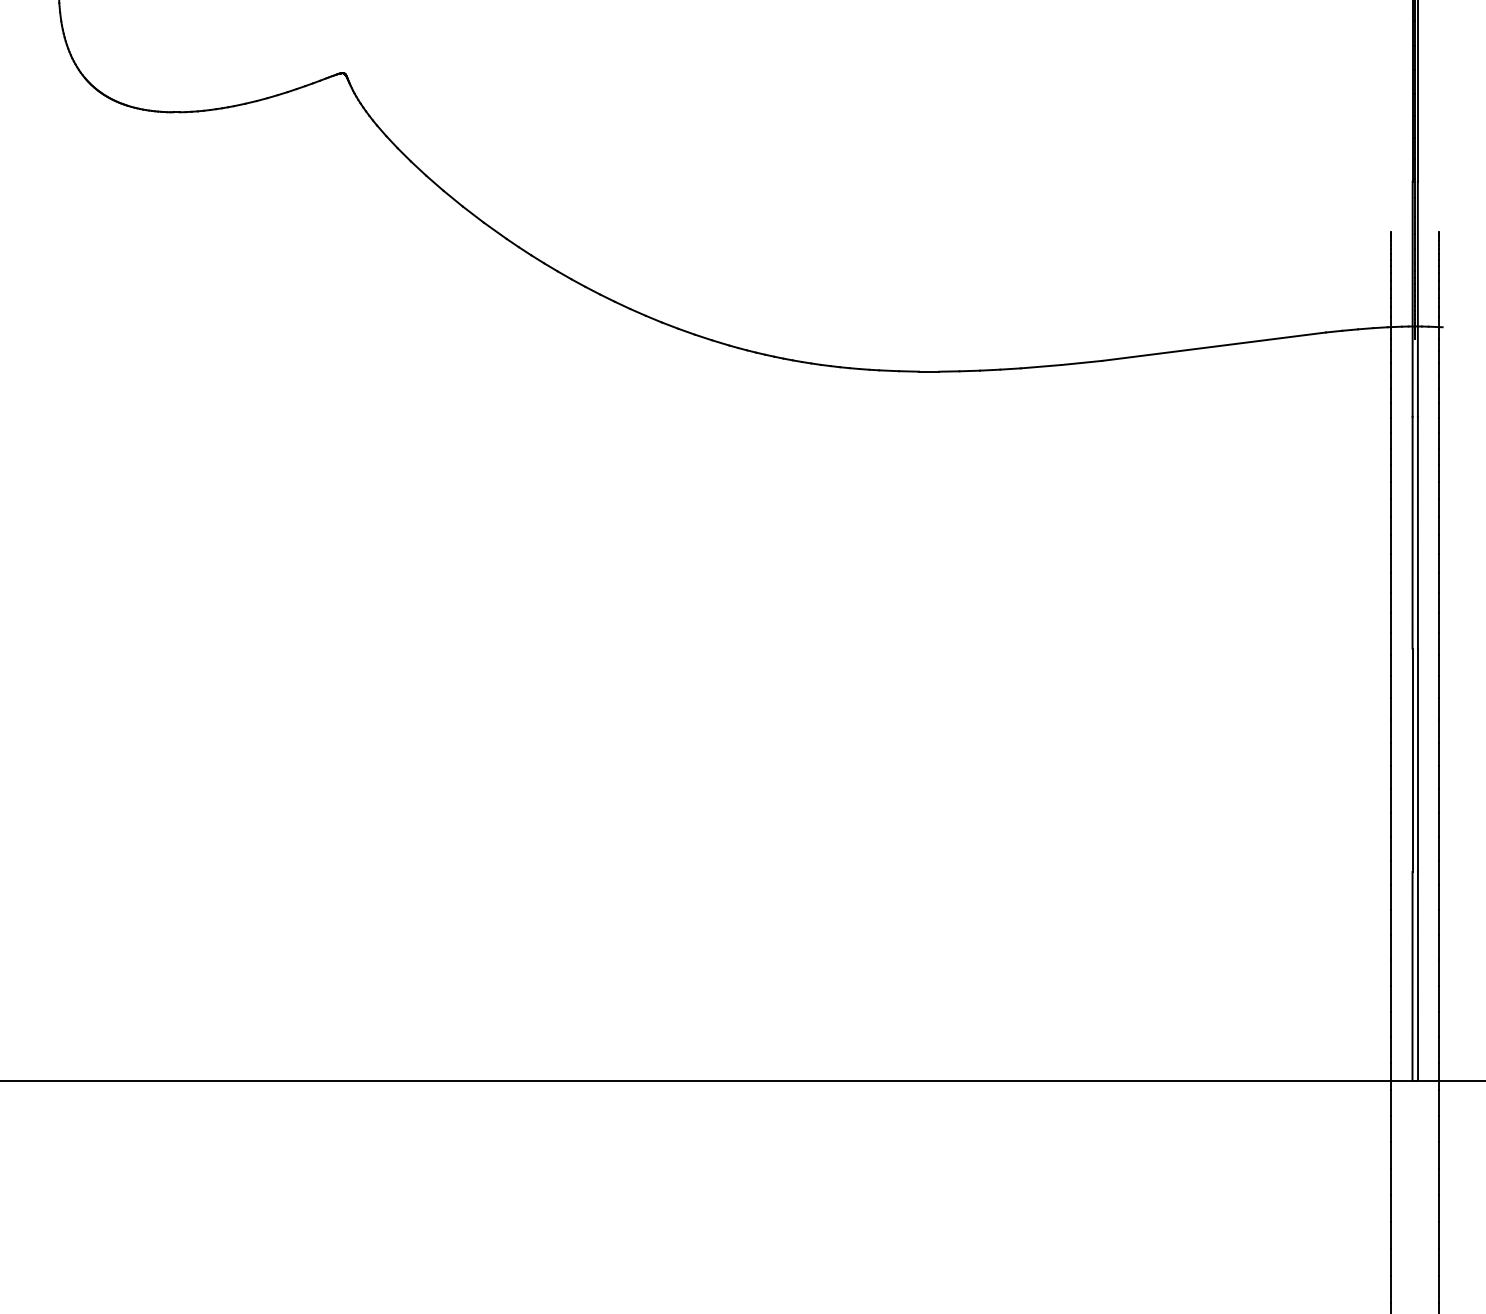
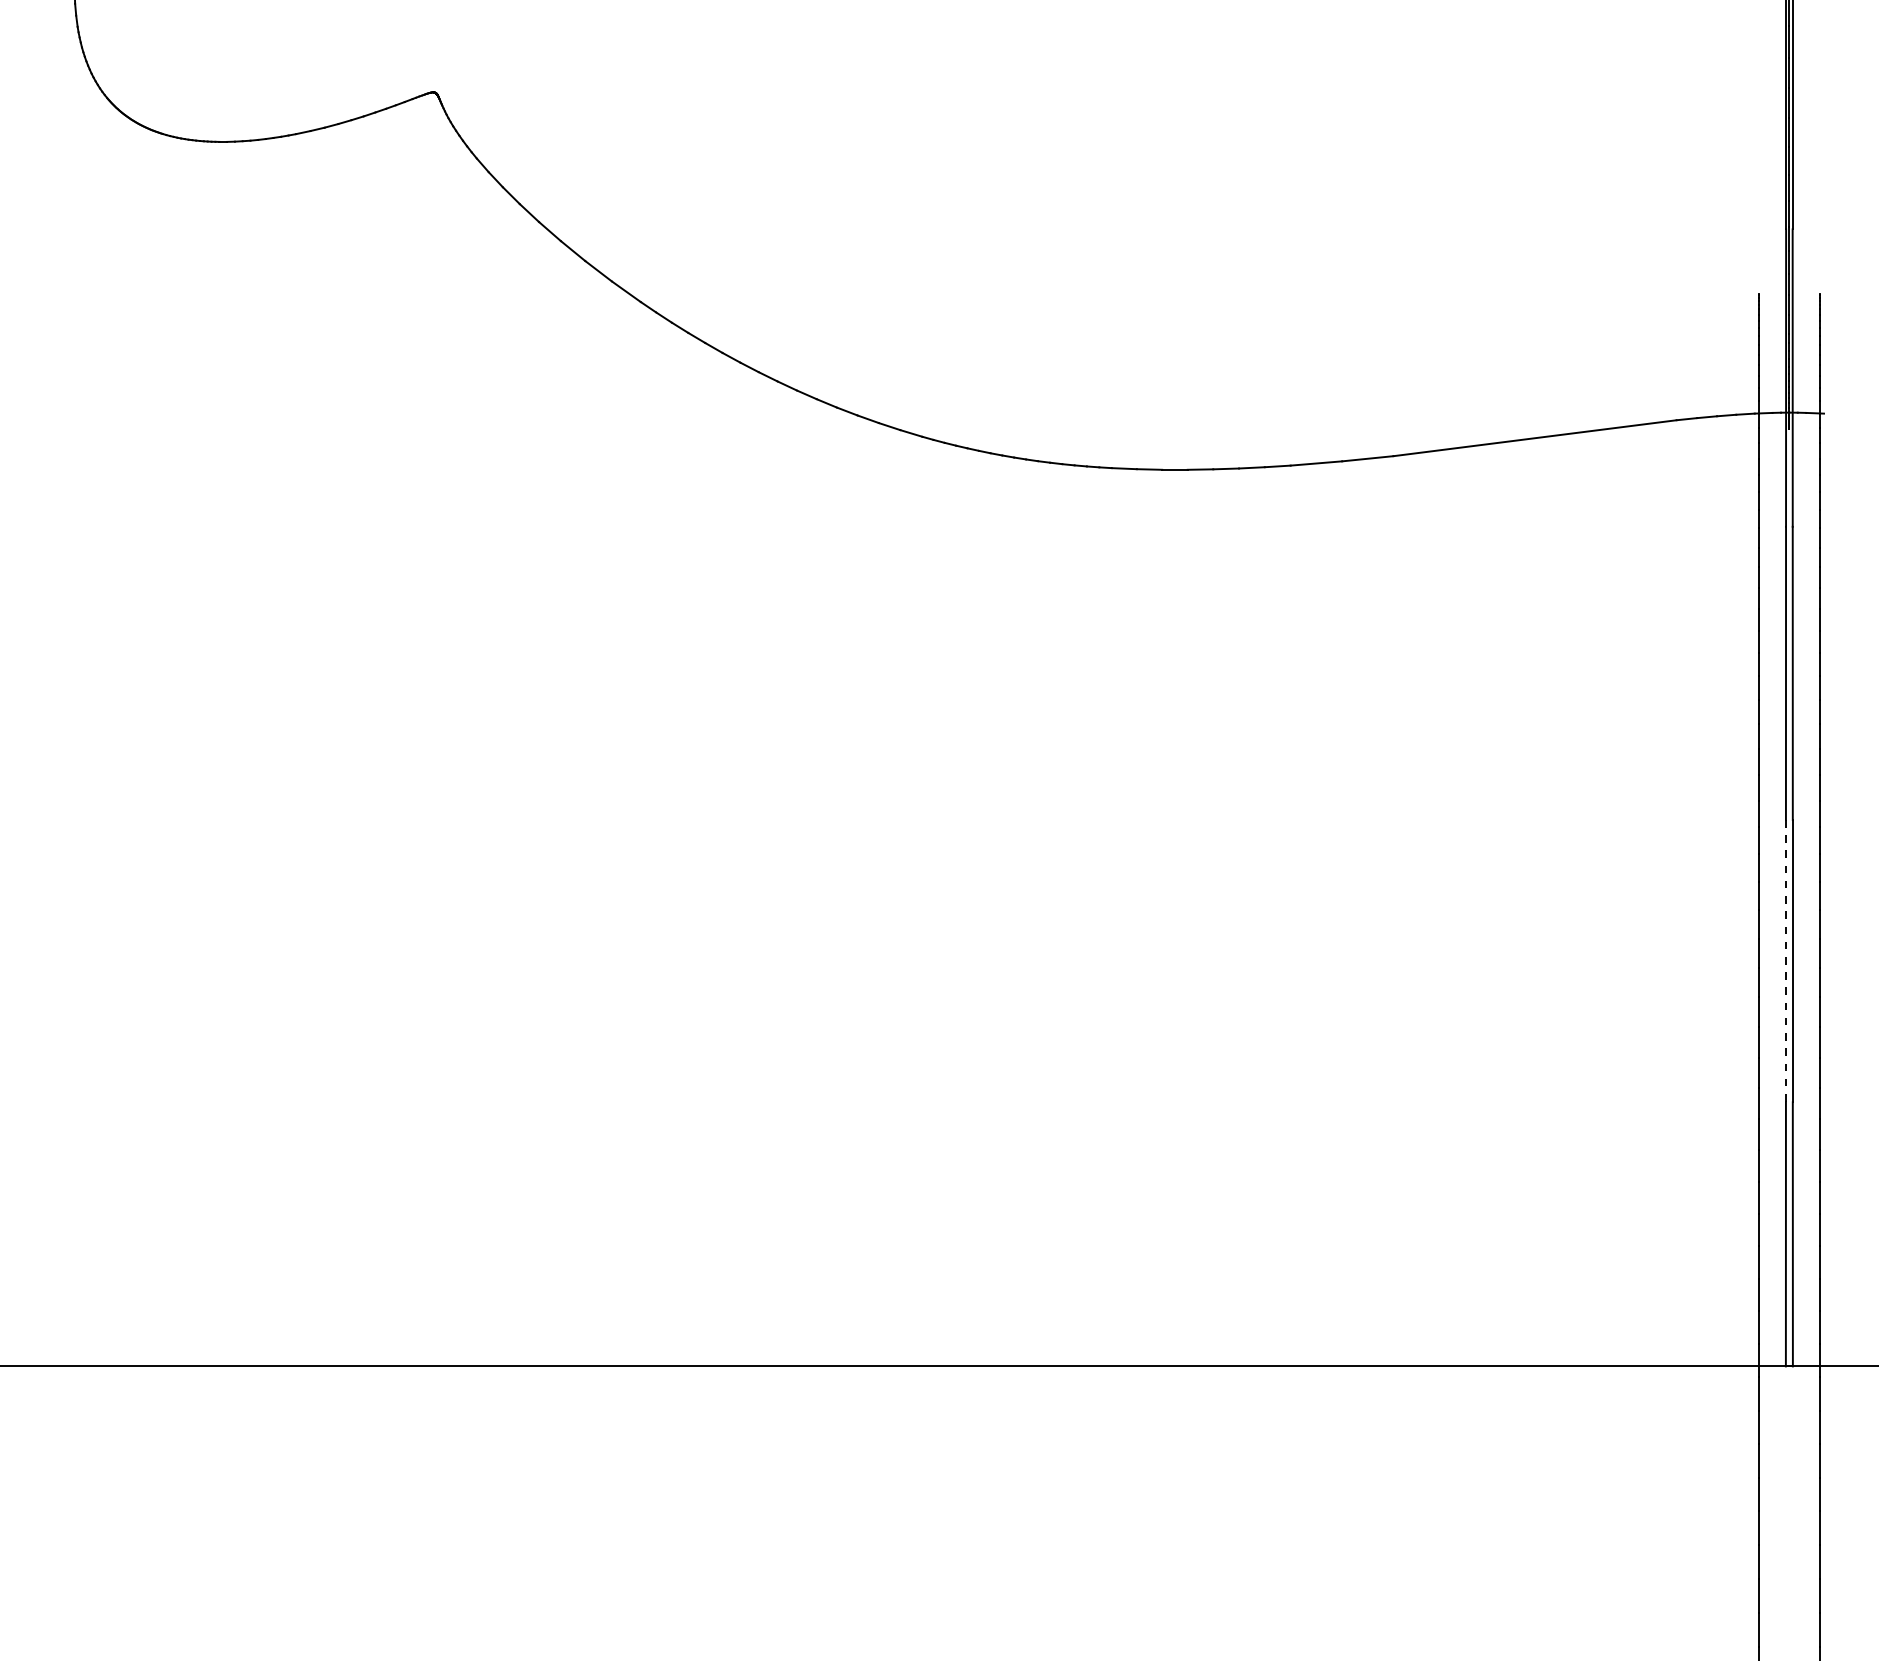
line: (1412, 760) -> (1785, 961), solid -> dashed

